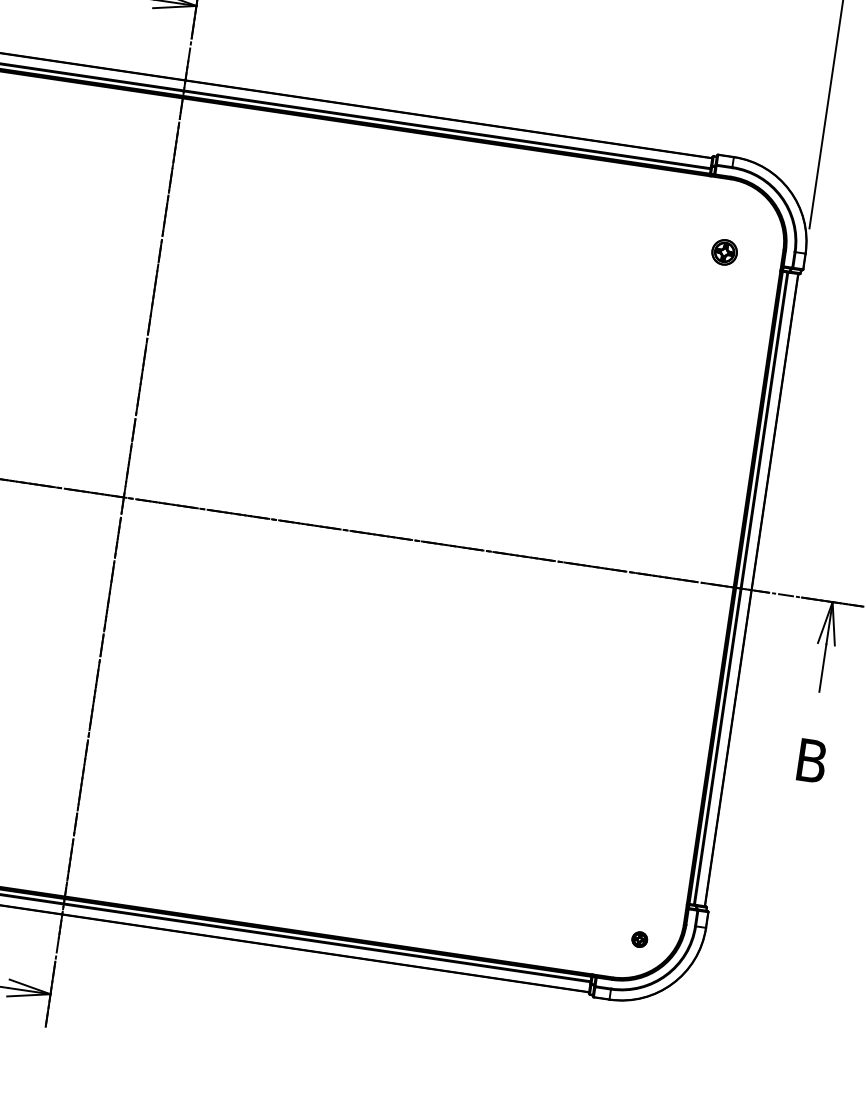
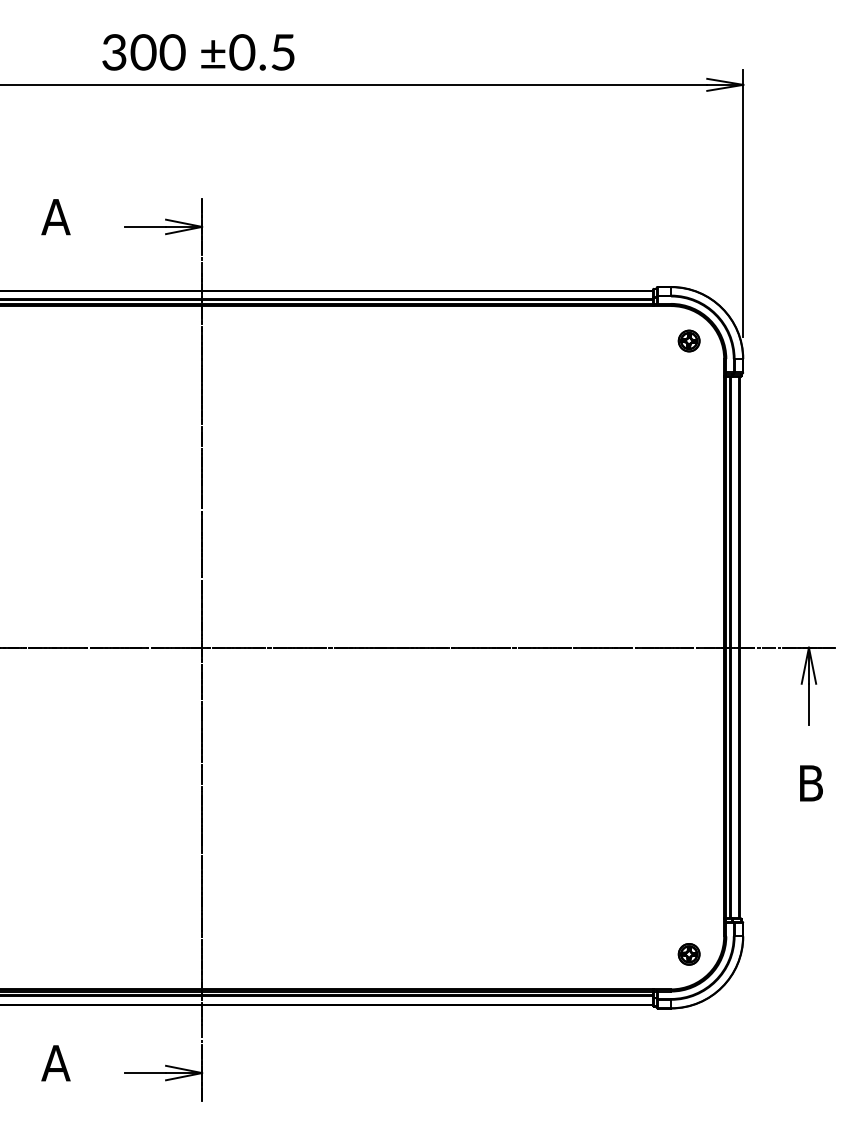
part: (723, 251) -> (688, 340), moved
part: (639, 939) -> (688, 954), size x1.67

